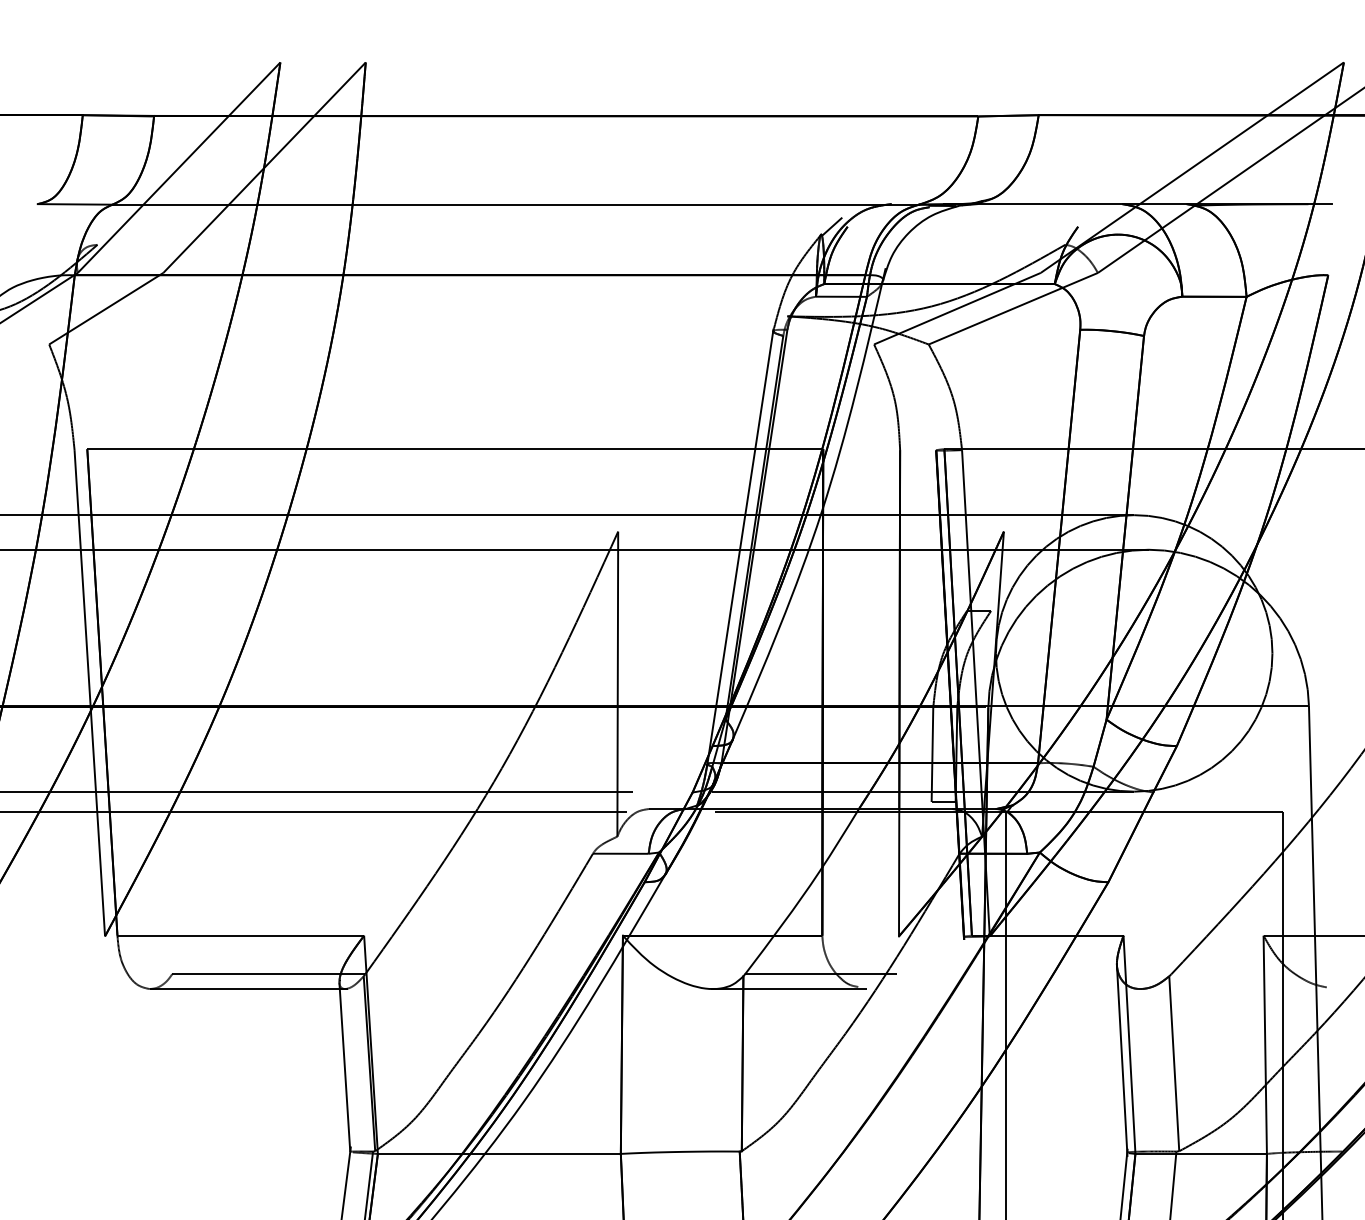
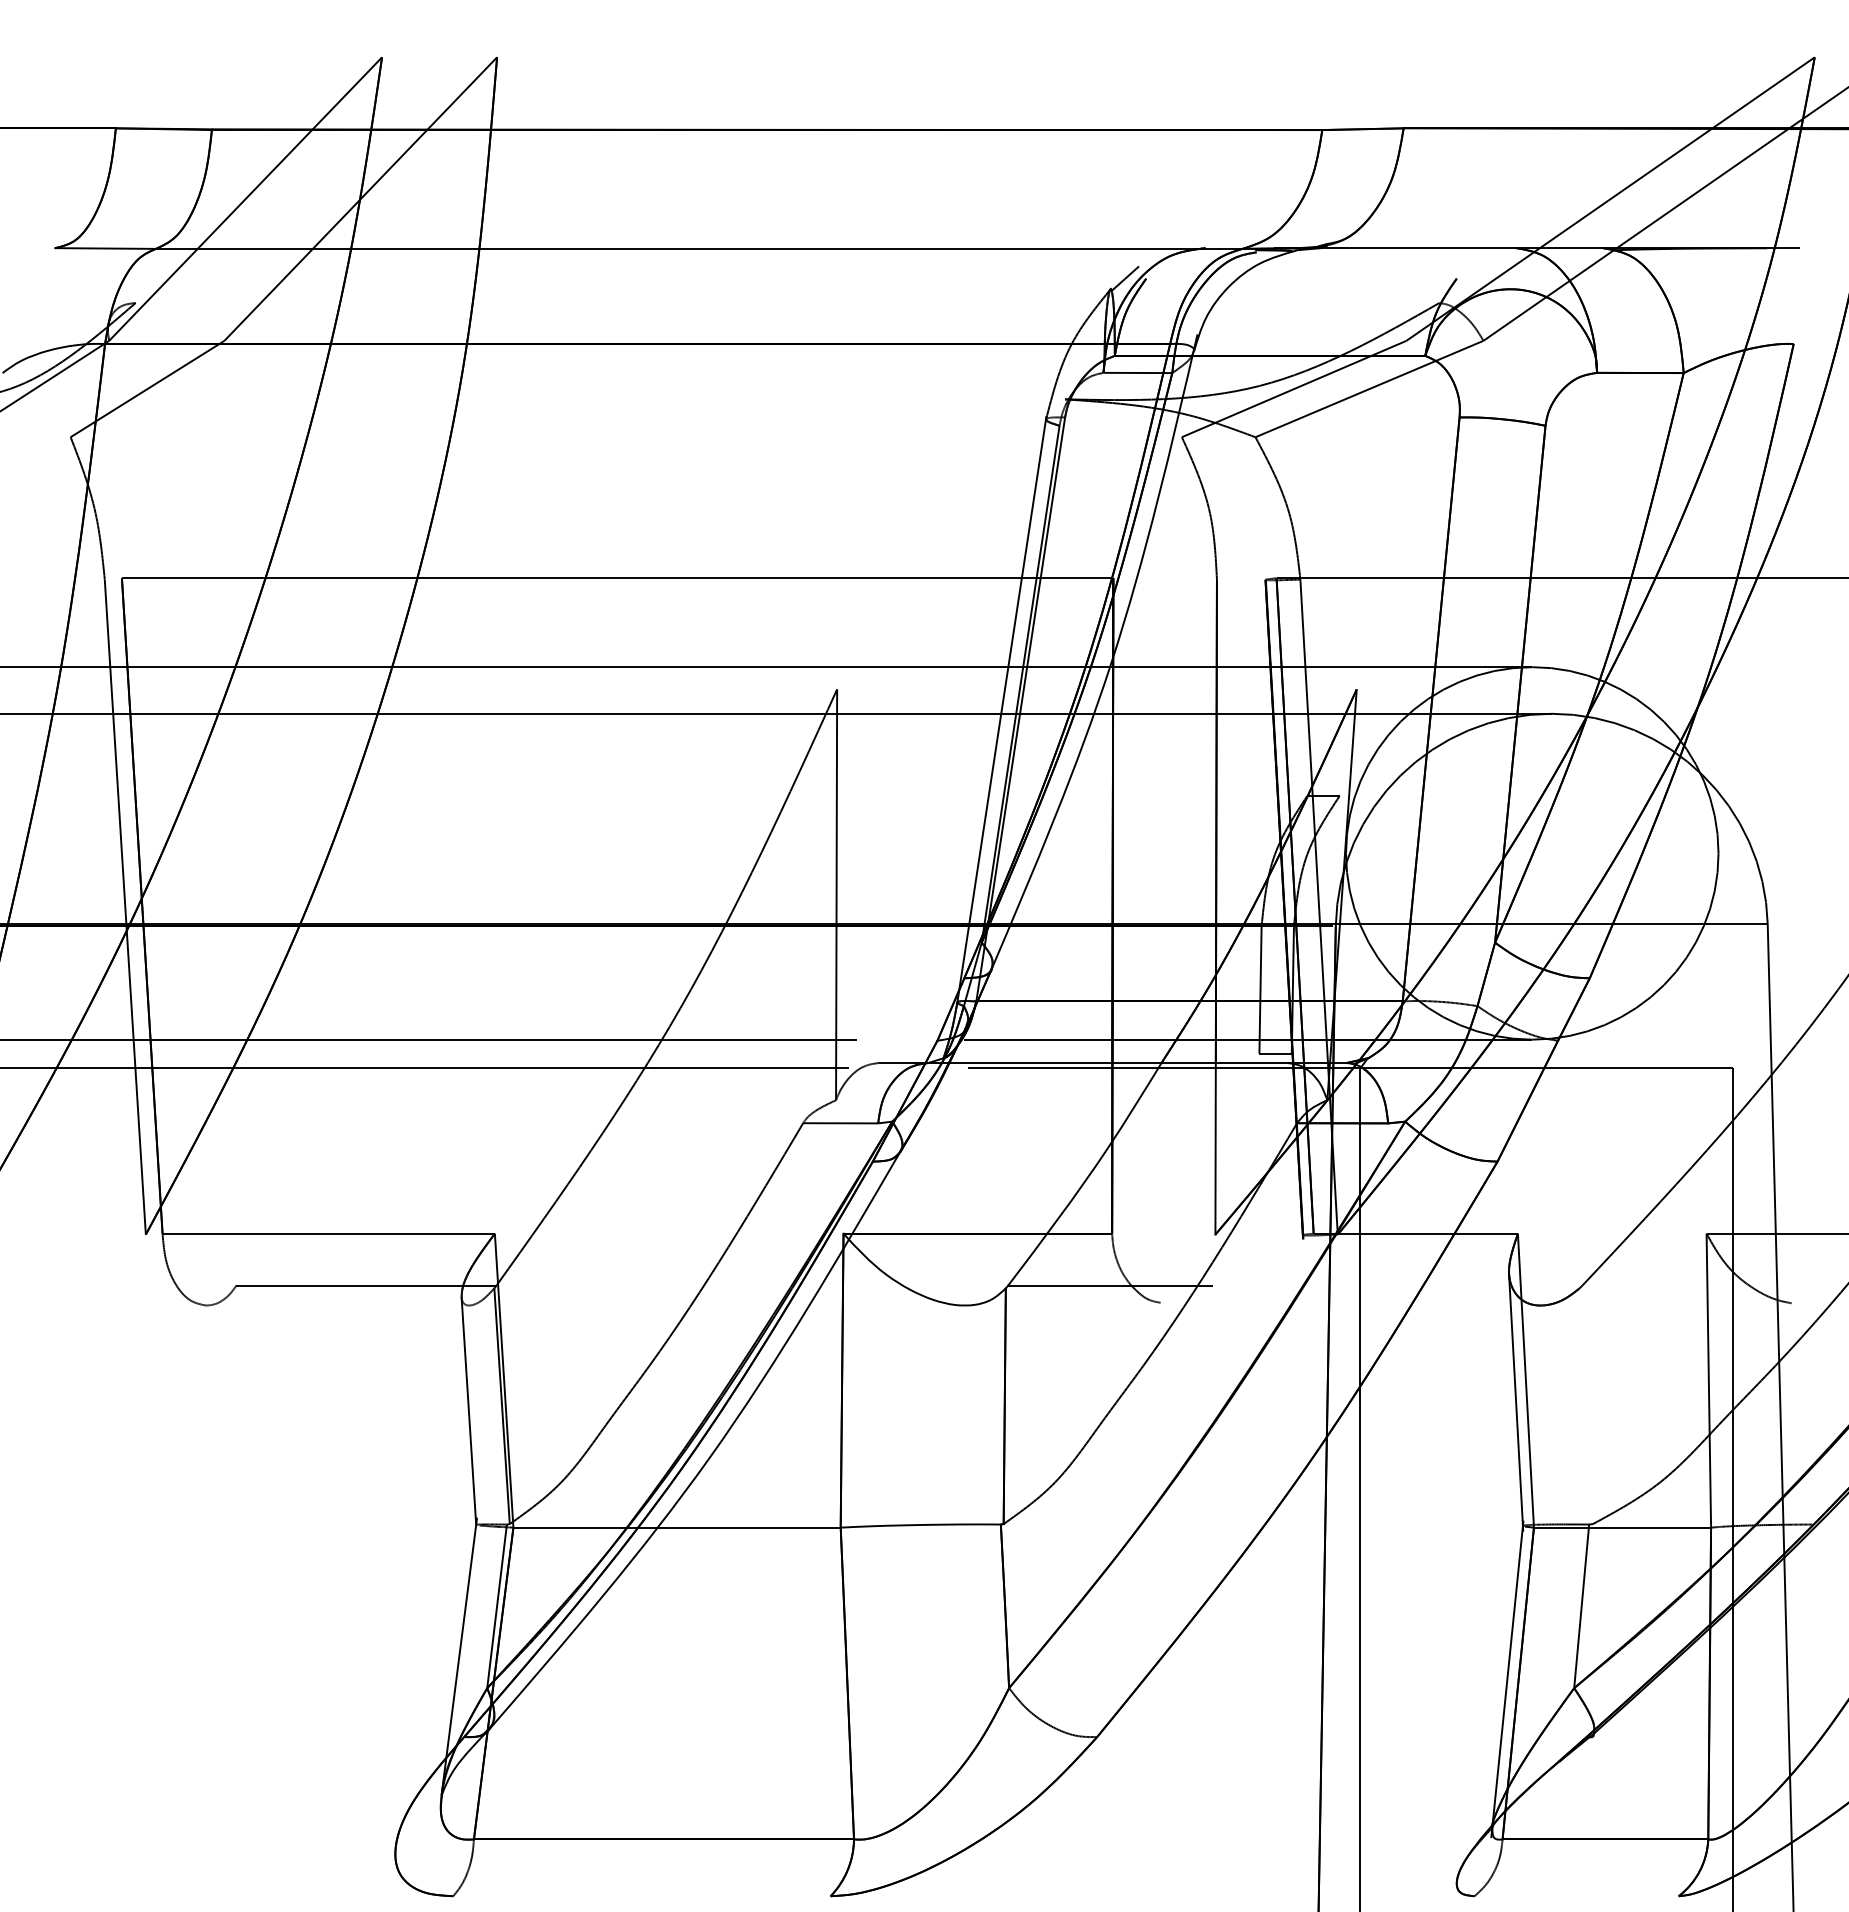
line: (248, 988) -> (339, 1305), removed
line: (789, 988) -> (1067, 1305), removed
line: (1173, 1063) -> (1585, 1406), removed

